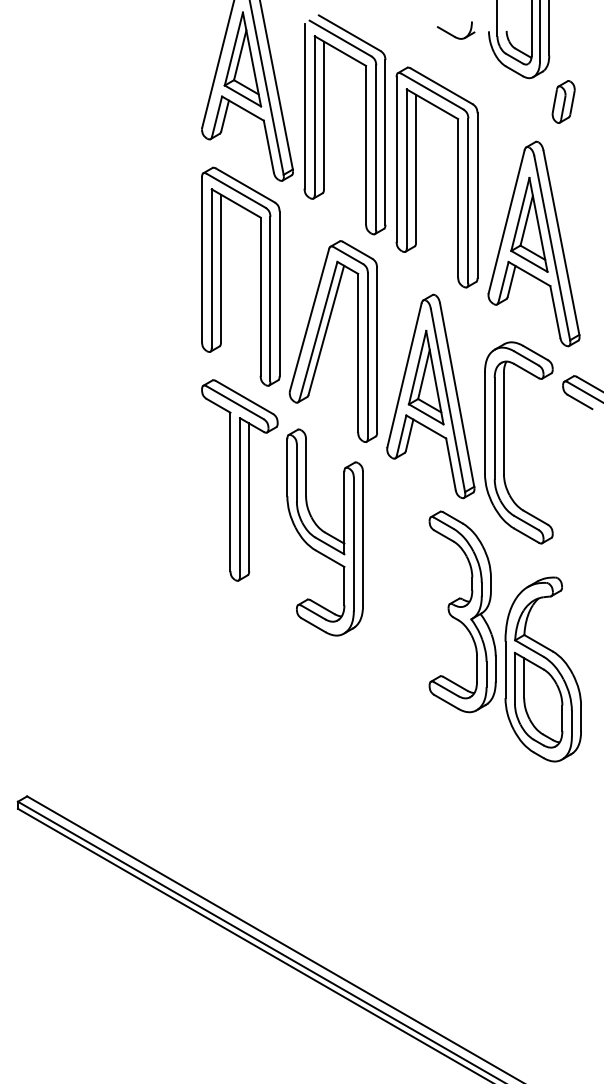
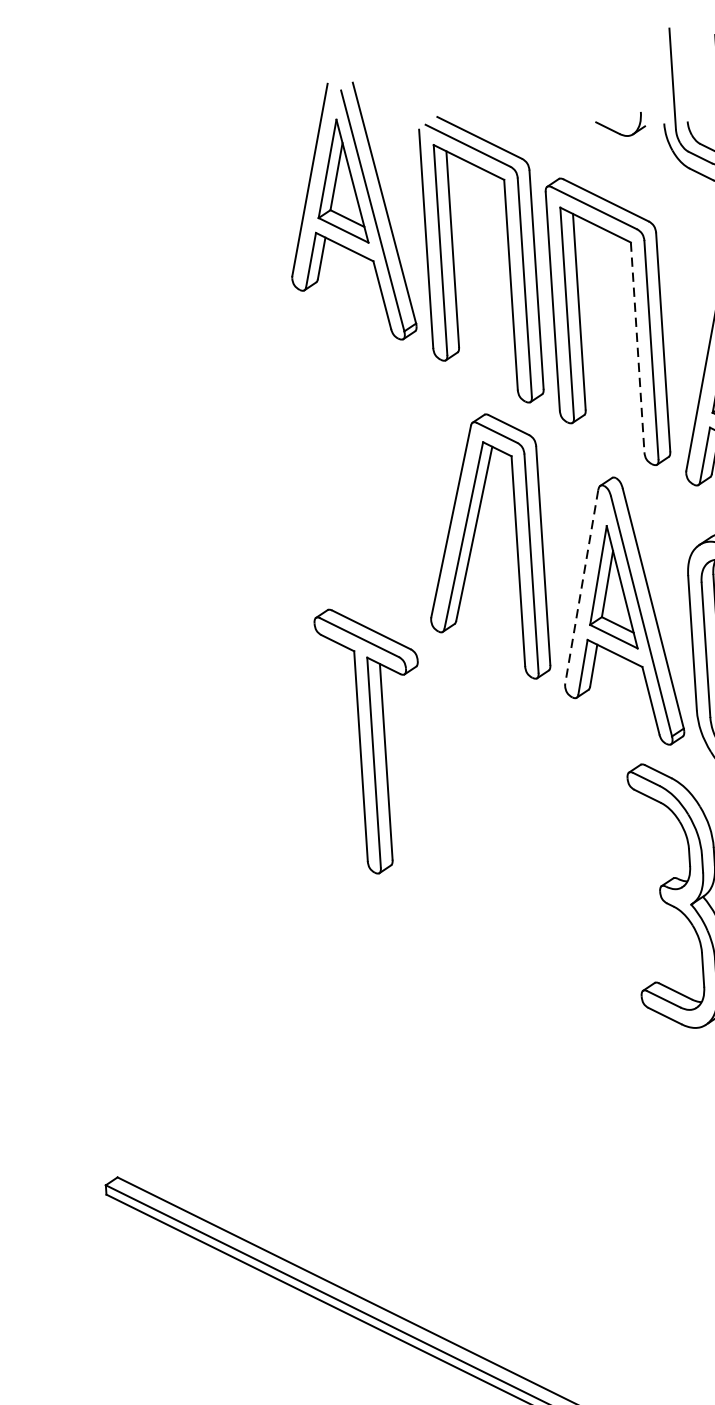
line: (458, 198) -> (638, 347), solid -> dashed
part: (221, 276) -> (330, 471), removed
line: (404, 375) -> (581, 587), solid -> dashed
part: (324, 532) -> (489, 802), removed

